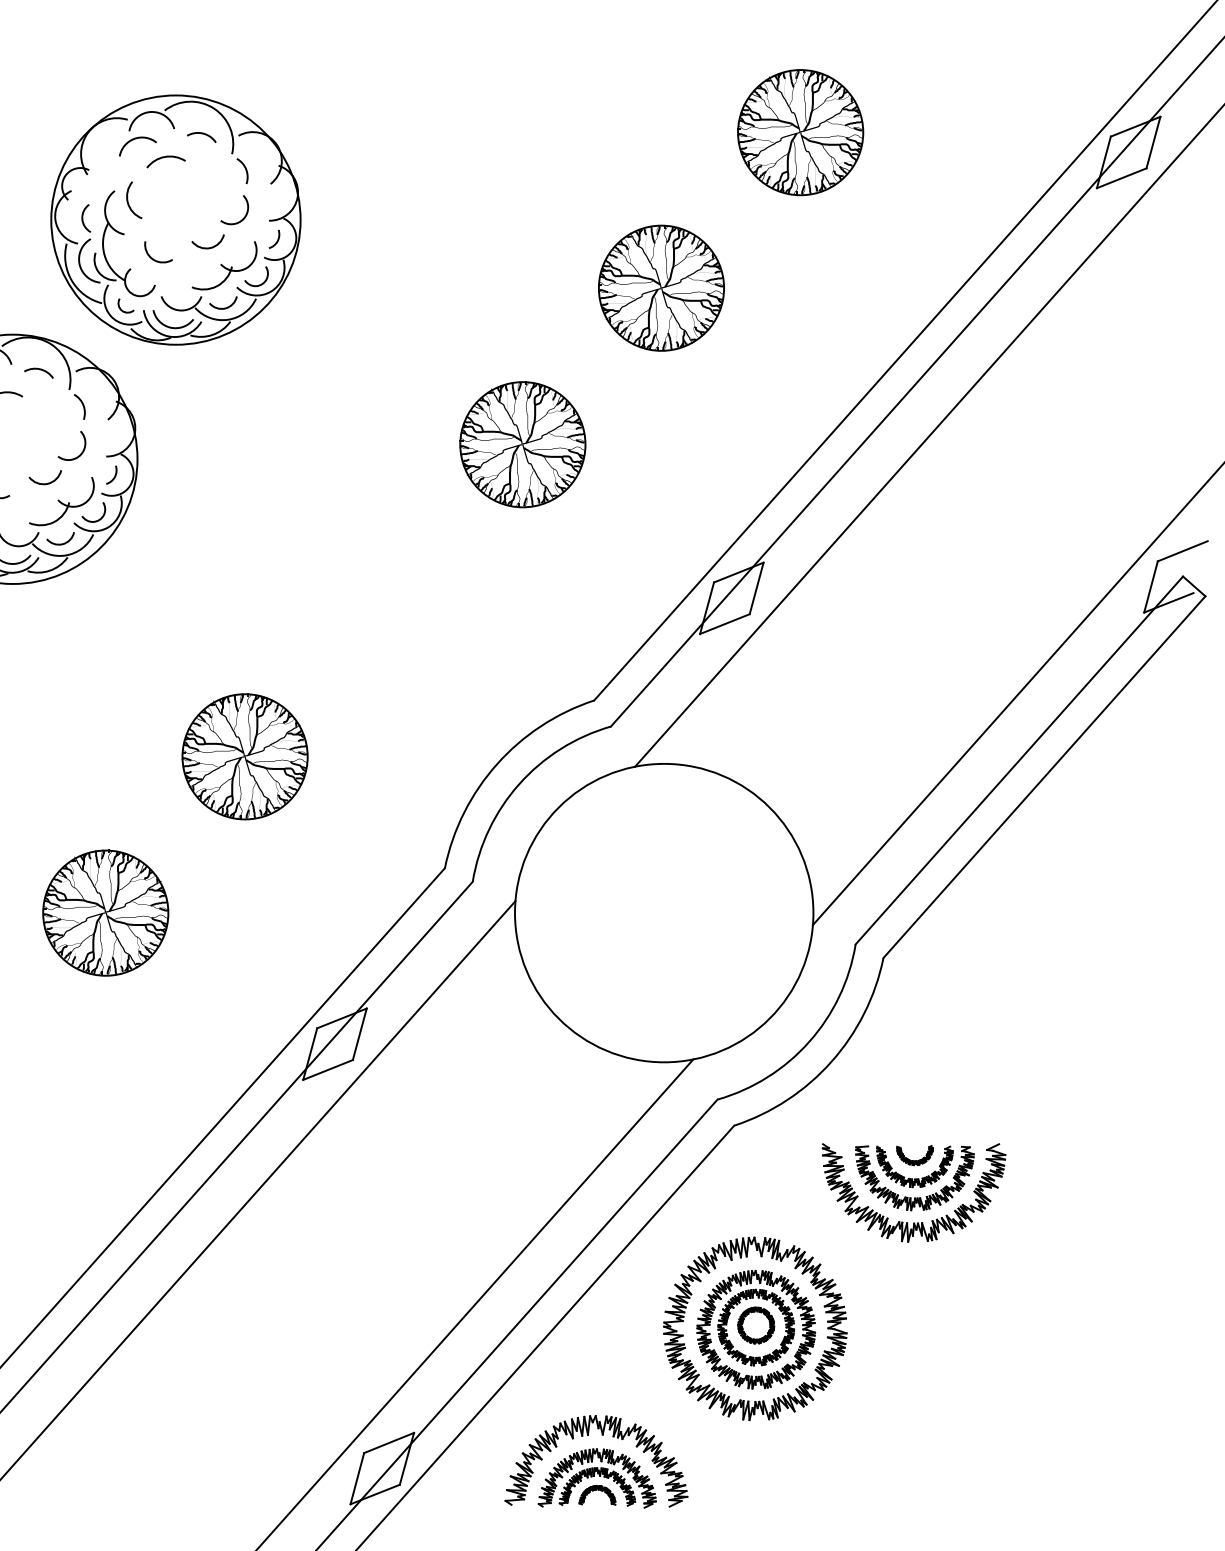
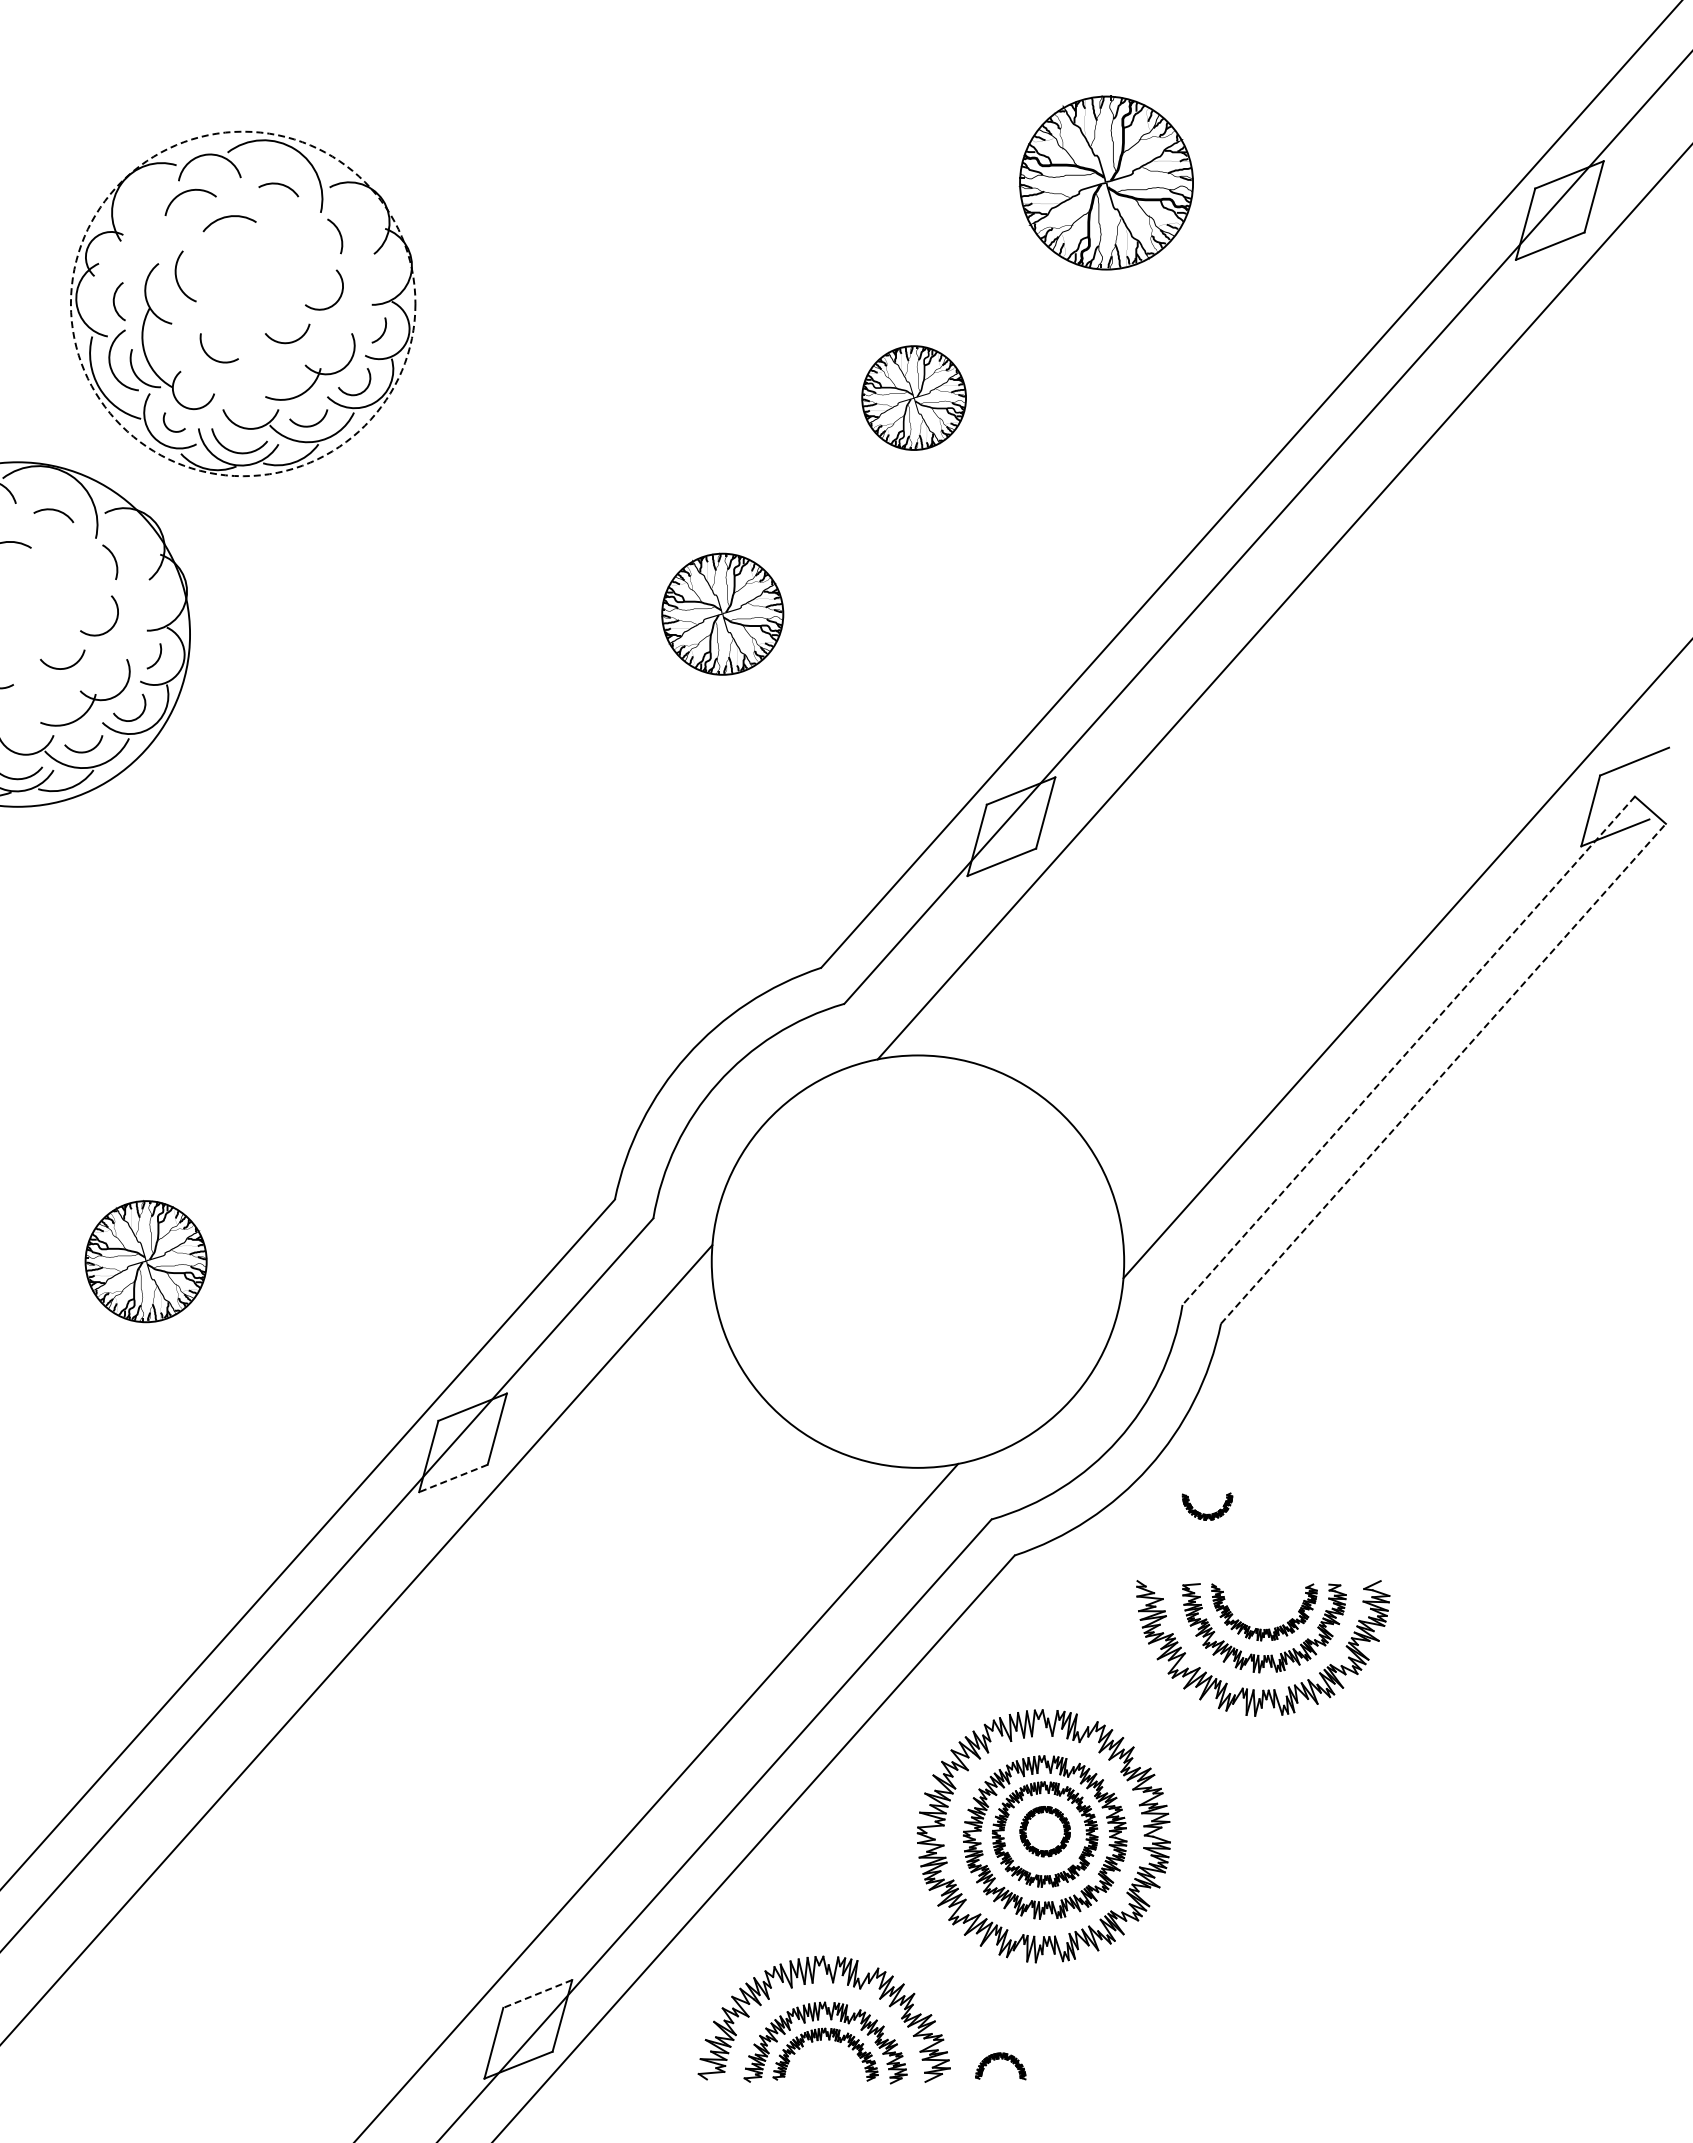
circle: (175, 219) -> (242, 303), solid -> dashed
part: (660, 287) -> (913, 397), size x0.6
part: (522, 444) -> (722, 613), size x0.7
part: (244, 756) -> (338, 1045), removed
line: (1019, 761) -> (1408, 1051), solid -> dashed
line: (1044, 776) -> (1443, 1073), solid -> dashed
part: (105, 912) -> (145, 1261), size x0.7
line: (328, 1070) -> (453, 1478), solid -> dashed
part: (915, 1160) -> (1208, 1513), moved
line: (388, 1443) -> (537, 1994), solid -> dashed
part: (596, 1490) -> (999, 2059), moved

